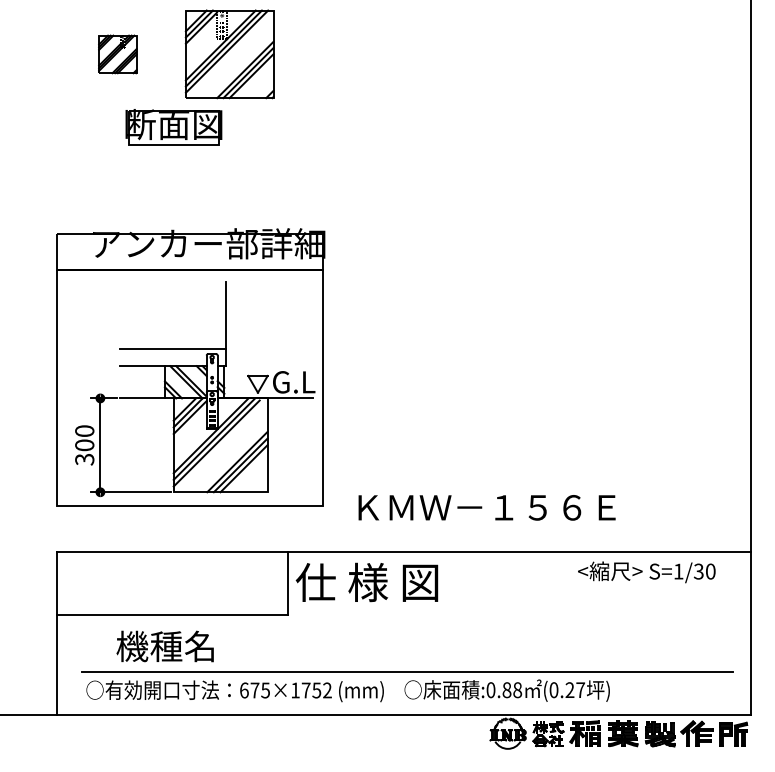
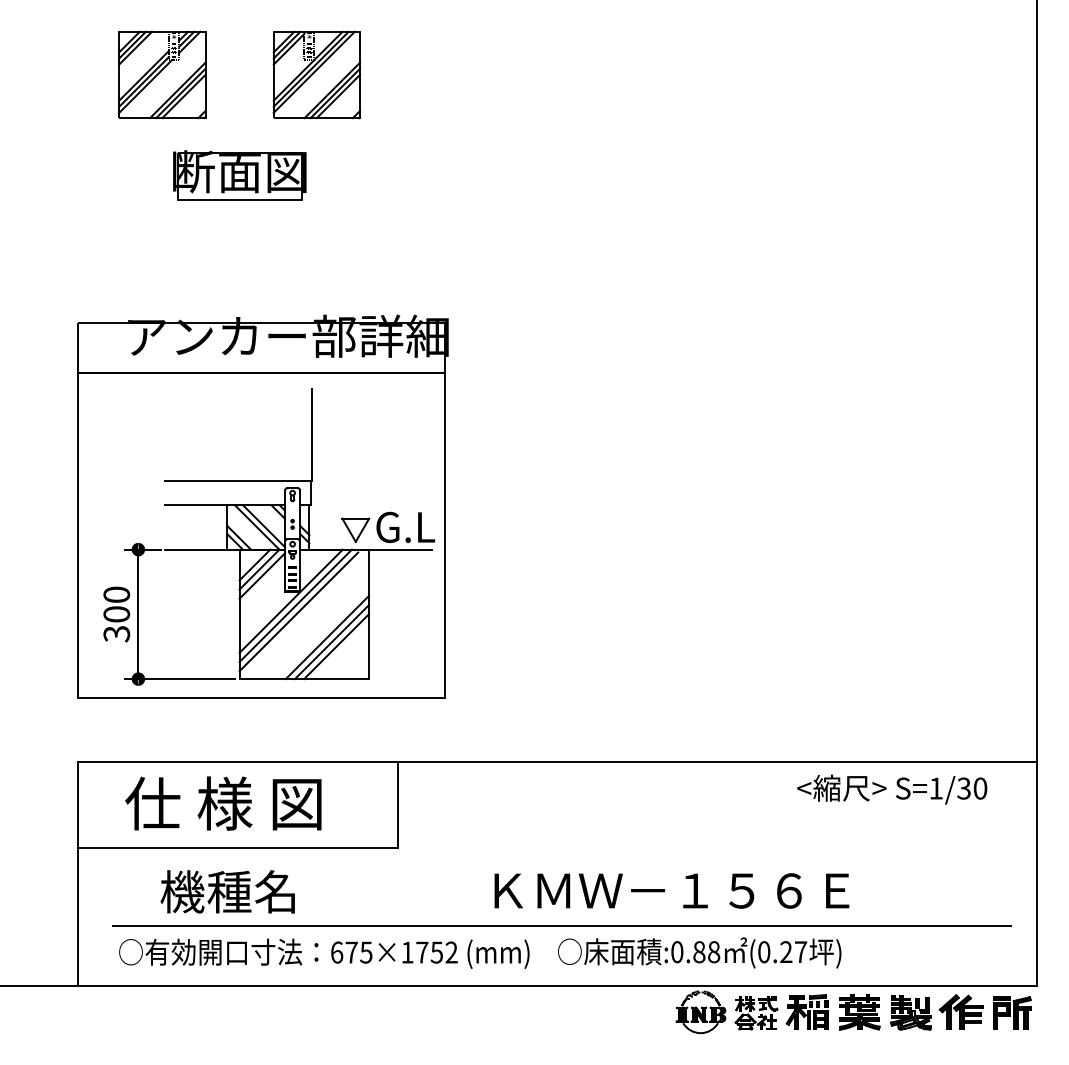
part: (117, 54) -> (161, 75), size x1.67
part: (229, 54) -> (316, 75), size x0.71
text: (486, 507) -> (671, 890), moved
text: (366, 582) -> (222, 803), moved

